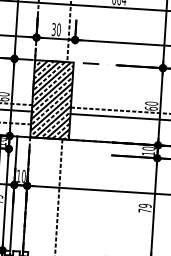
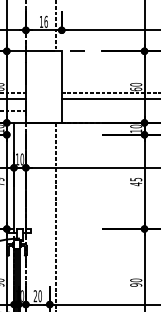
text: (56, 29) -> (43, 21), 30 -> 16
hatch: (51, 99) -> (43, 86), removed
text: (145, 208) -> (136, 181), 79 -> 45

